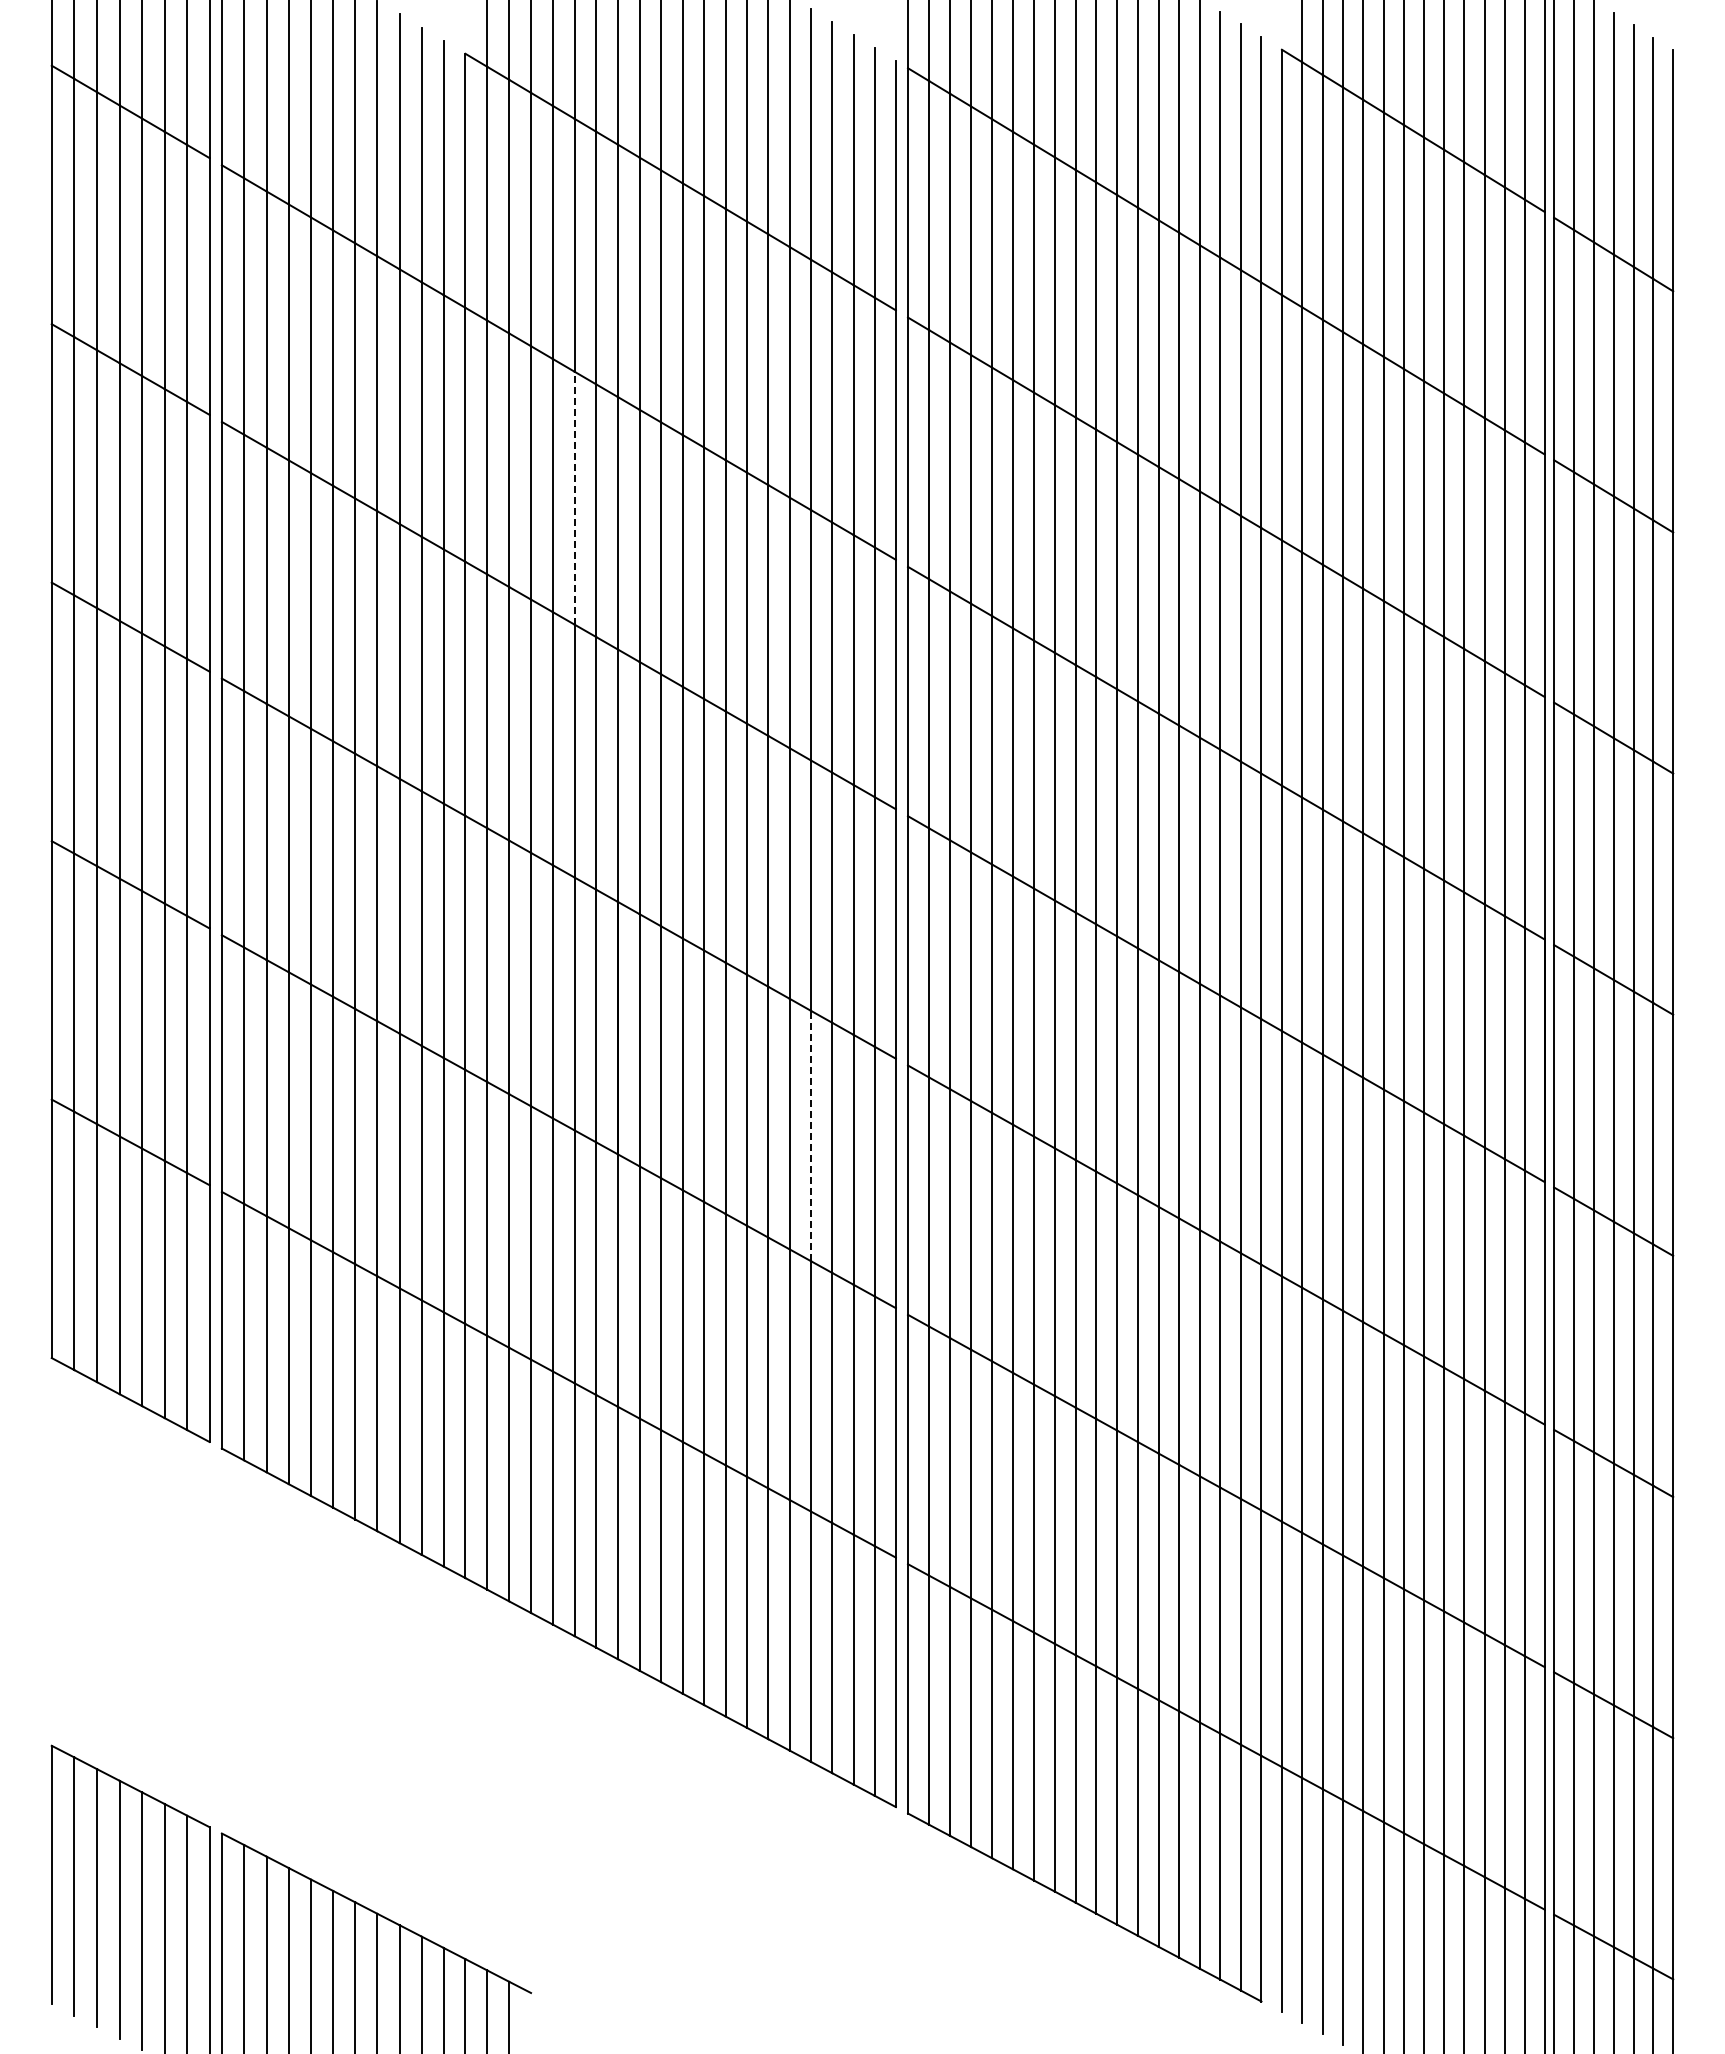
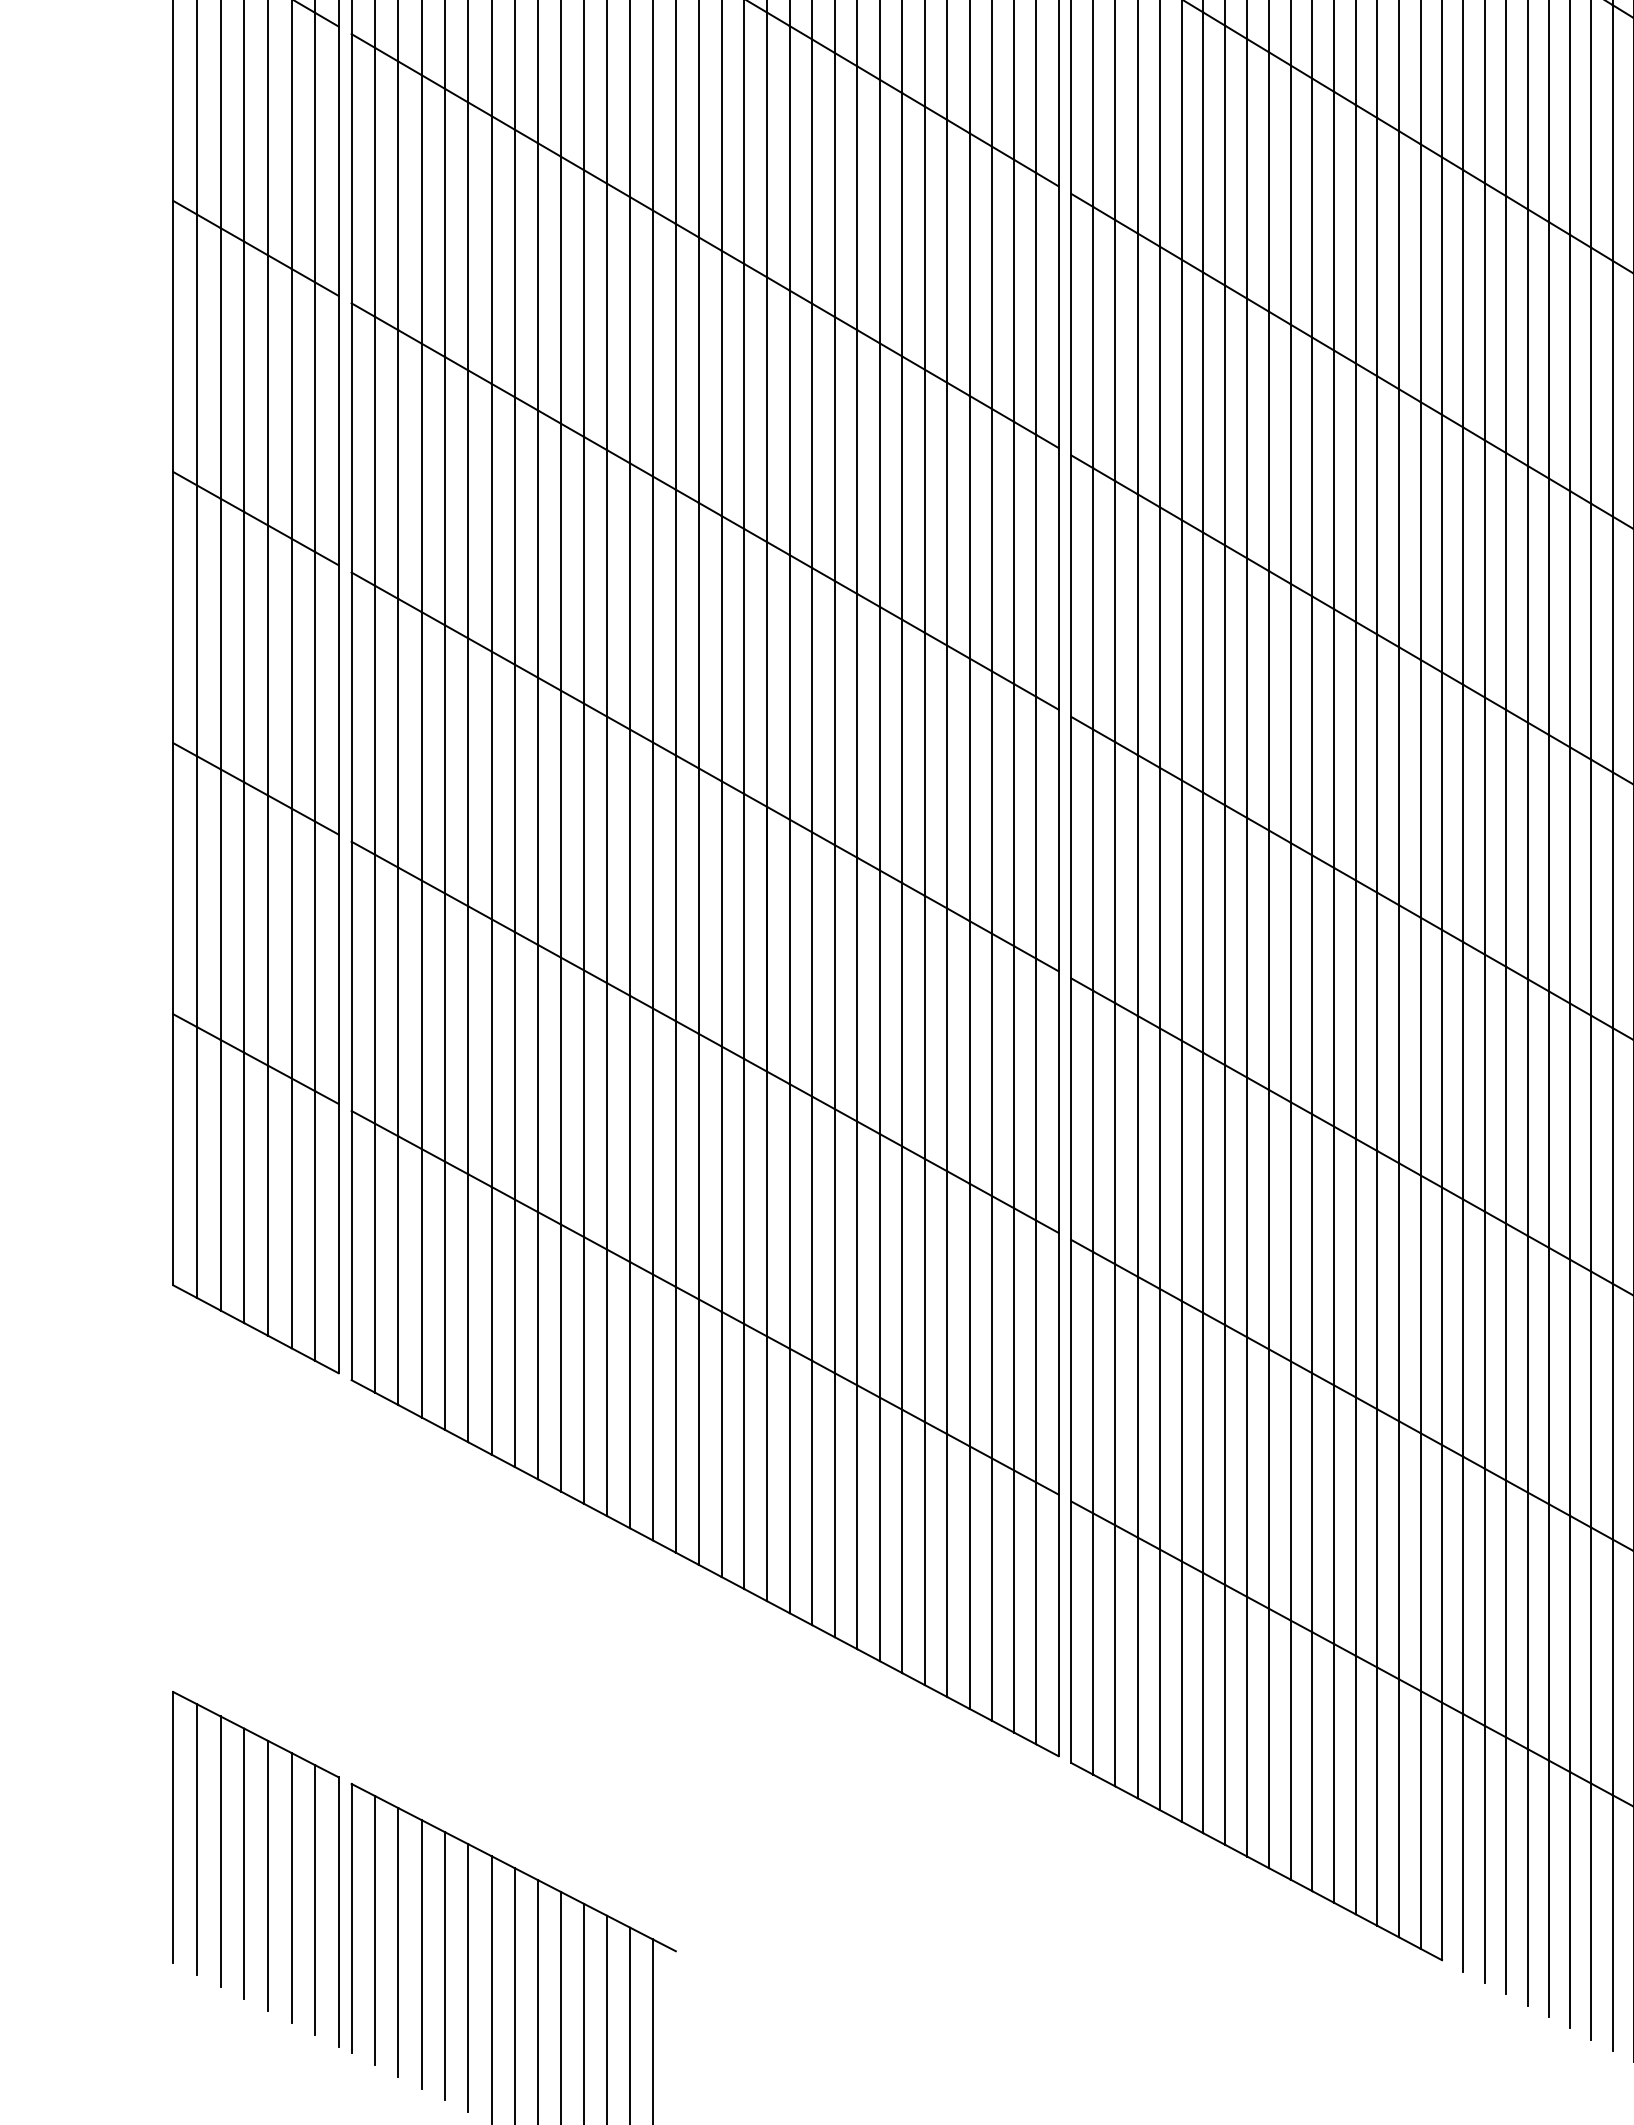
line: (574, 497) -> (721, 382), dashed -> solid
line: (811, 1135) -> (970, 1051), dashed -> solid

